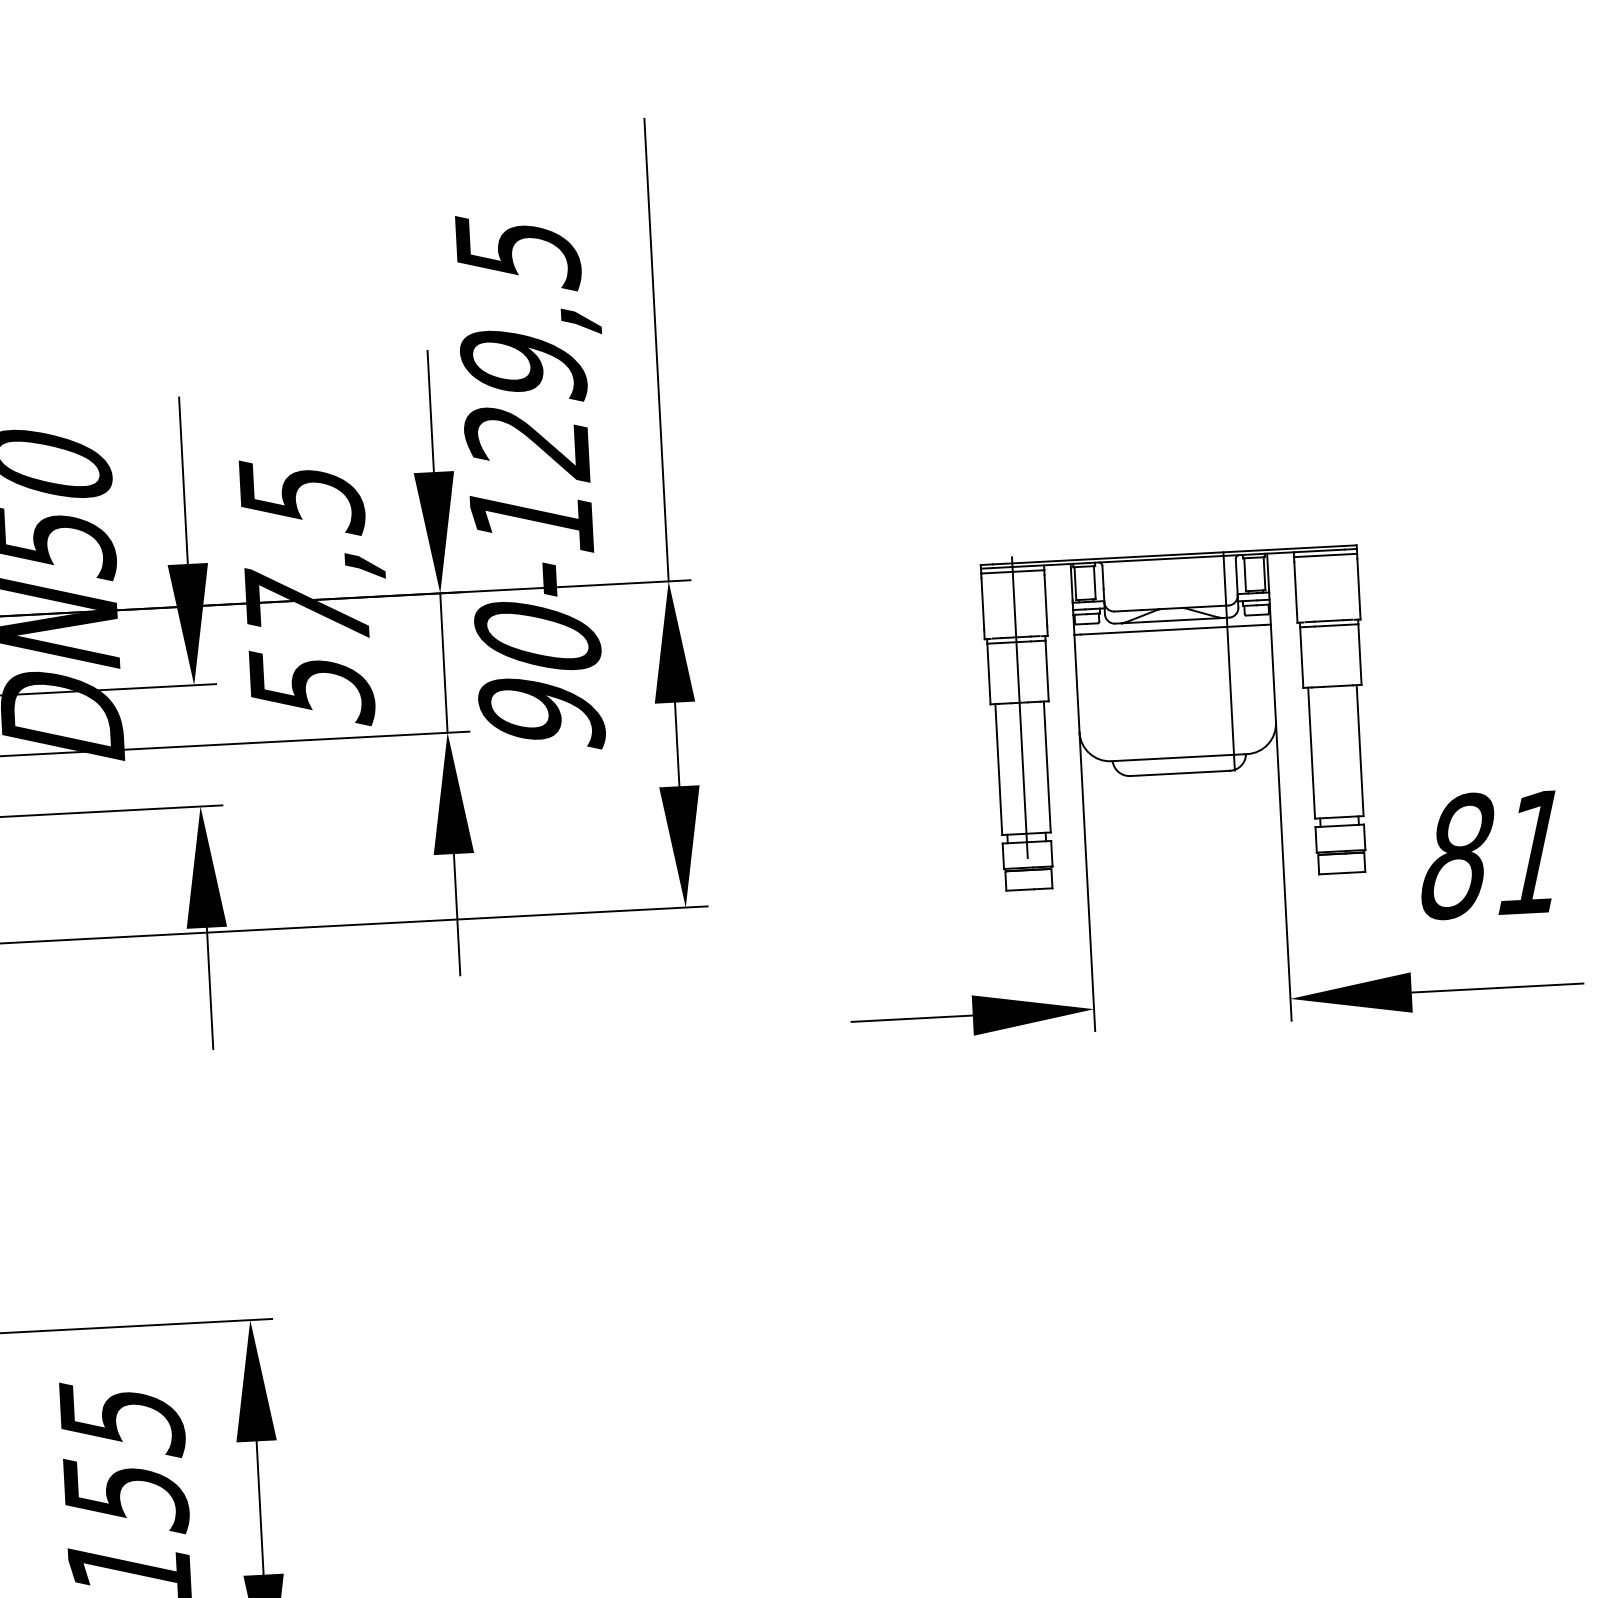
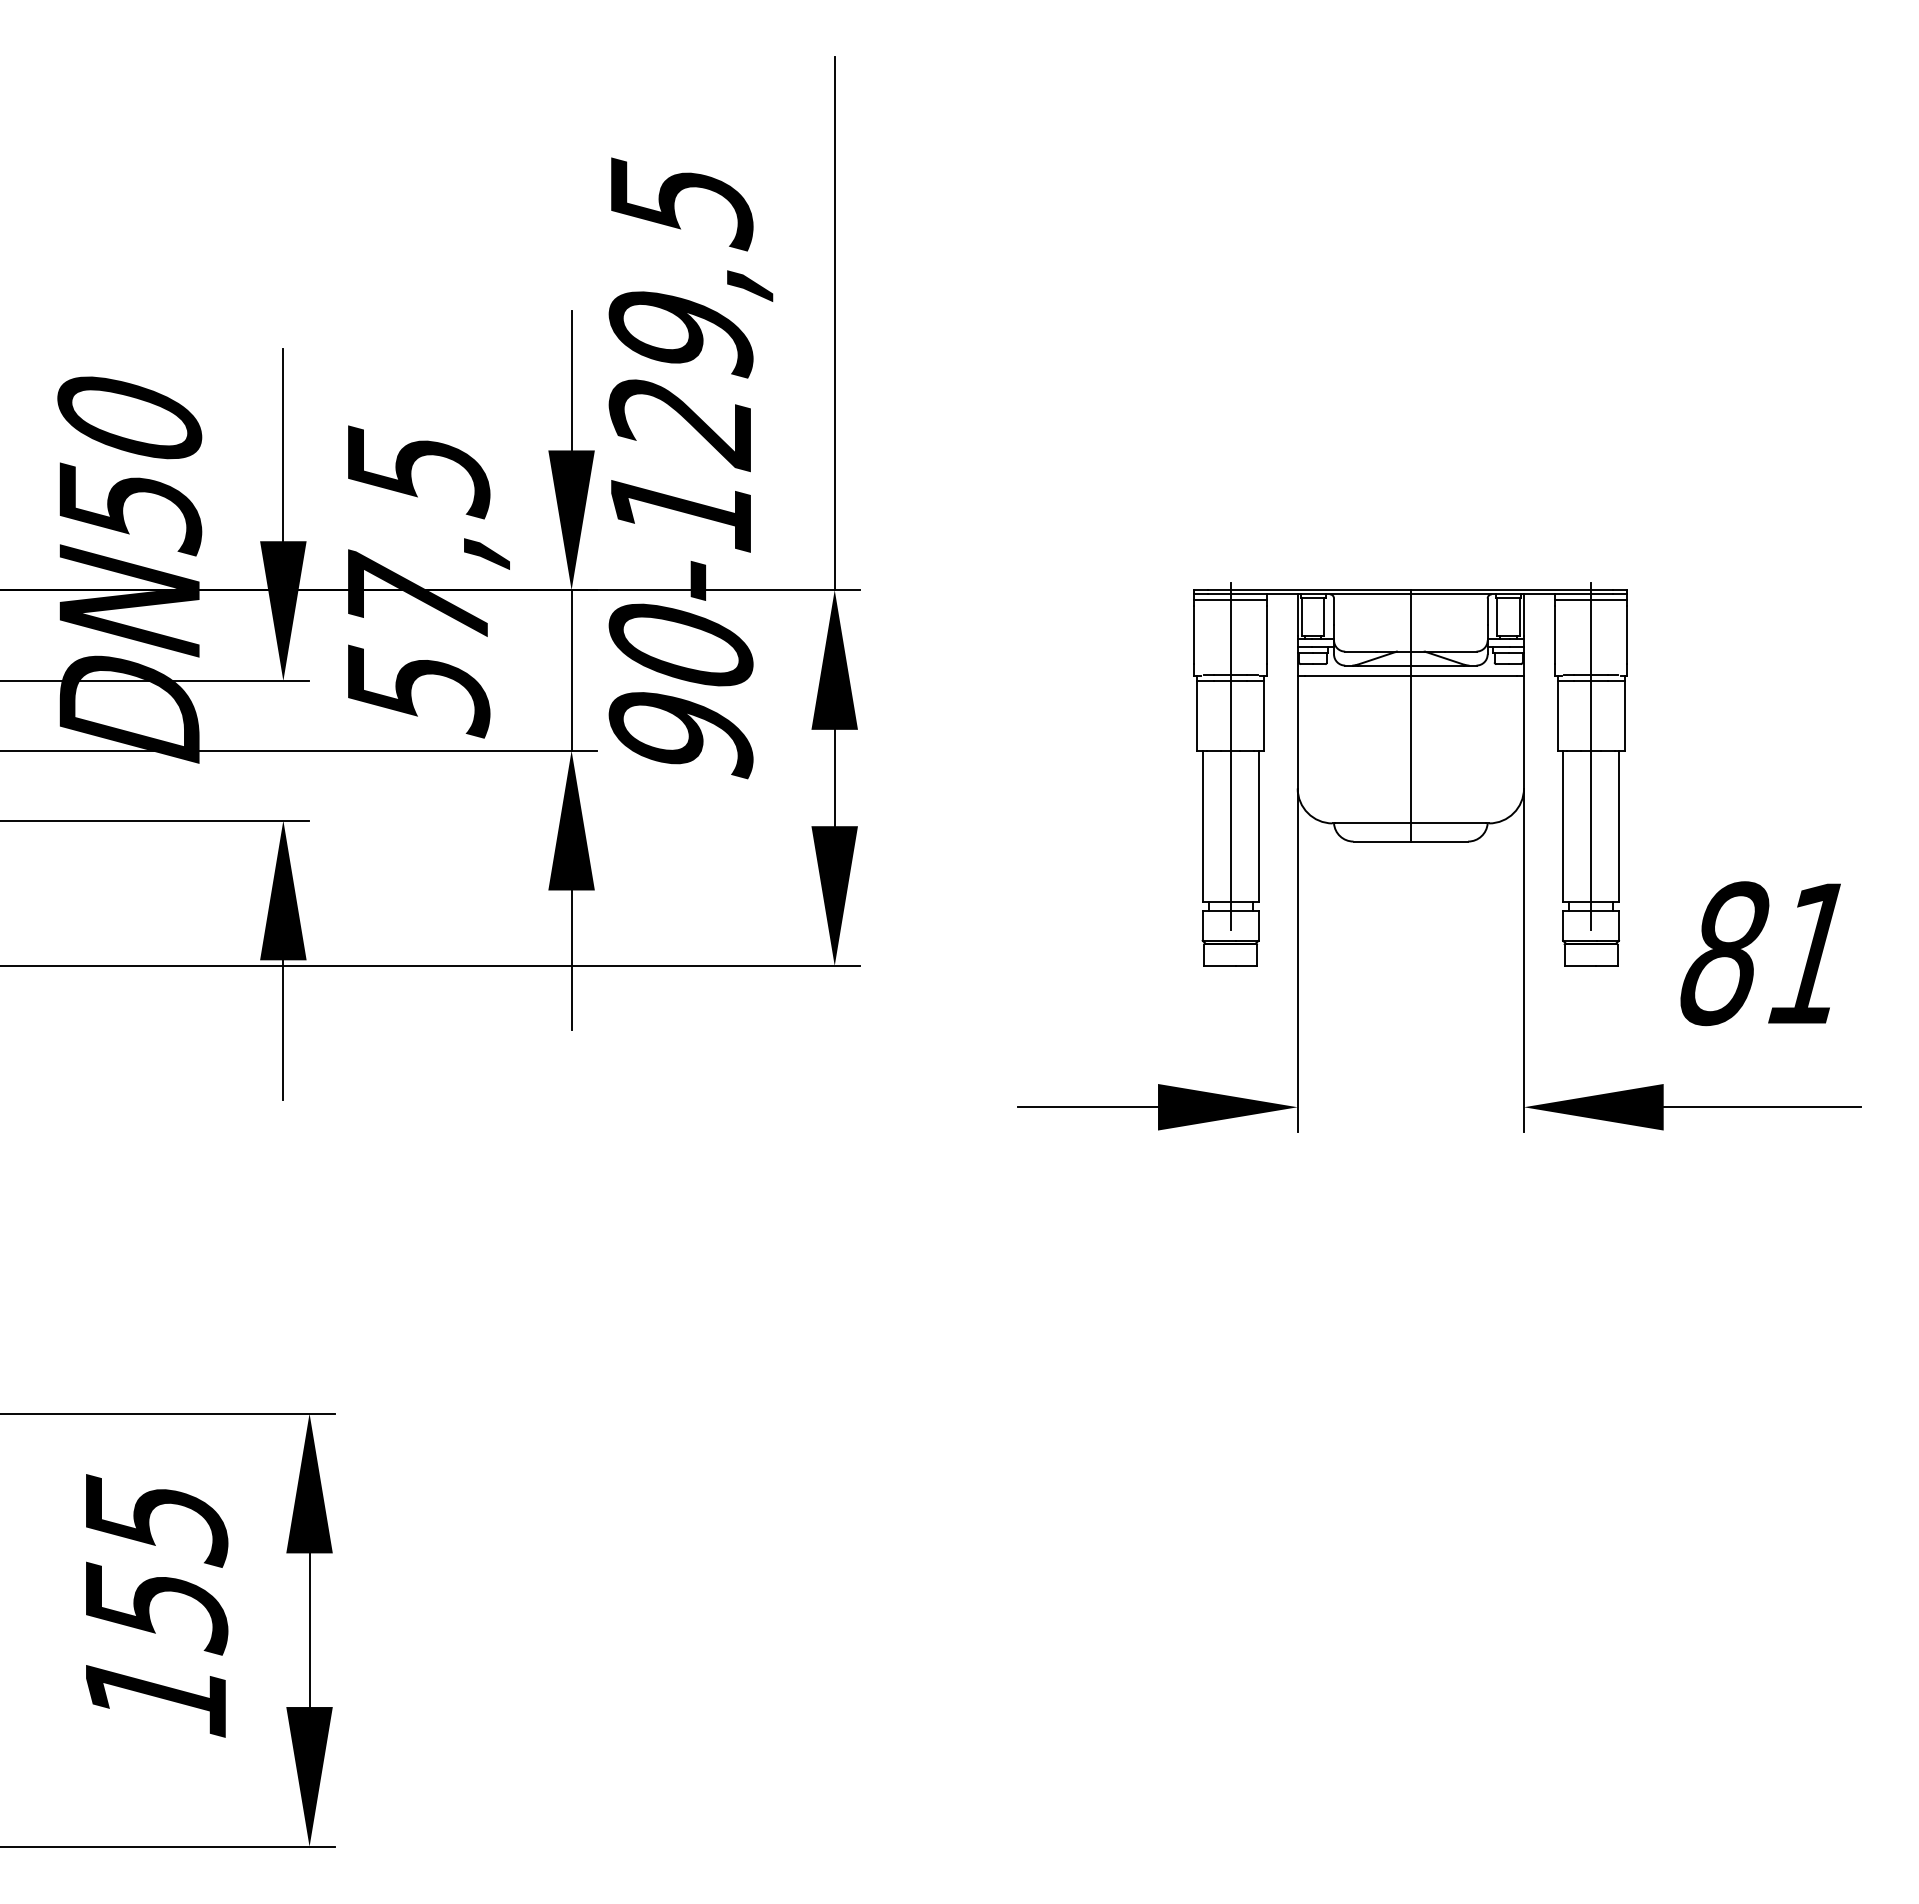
line: (1228, 661) -> (1410, 715), moved
line: (1333, 691) -> (1591, 756), added

